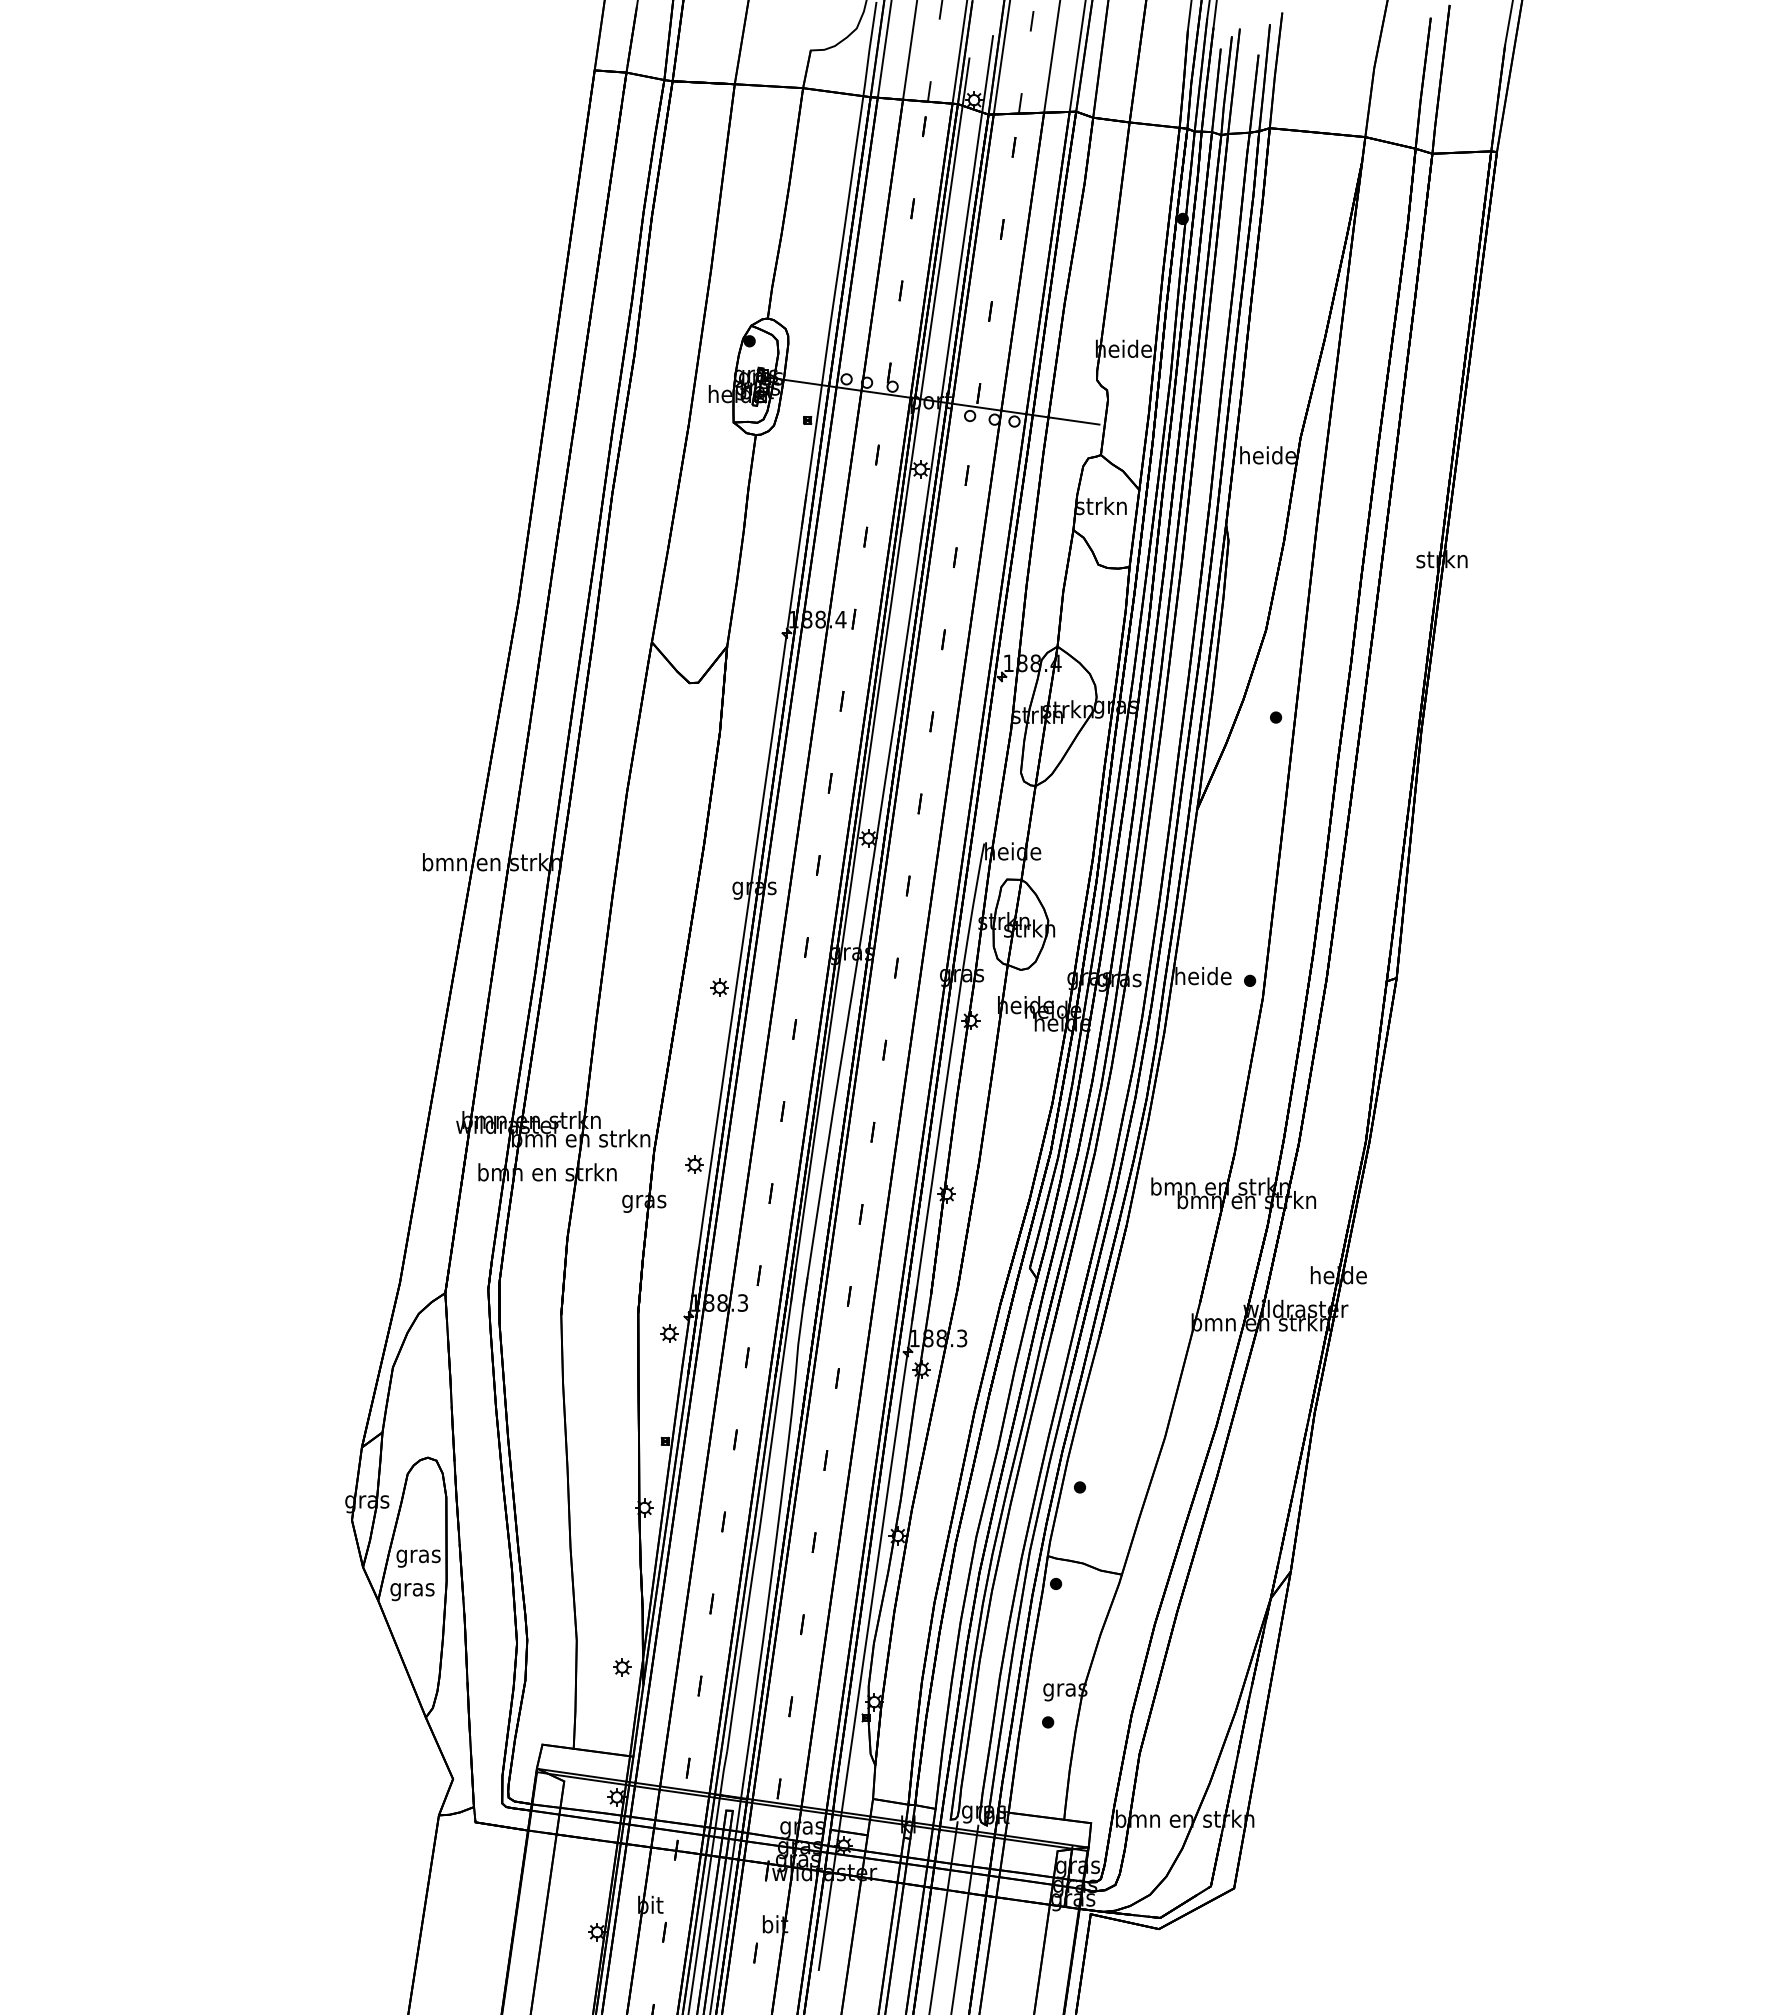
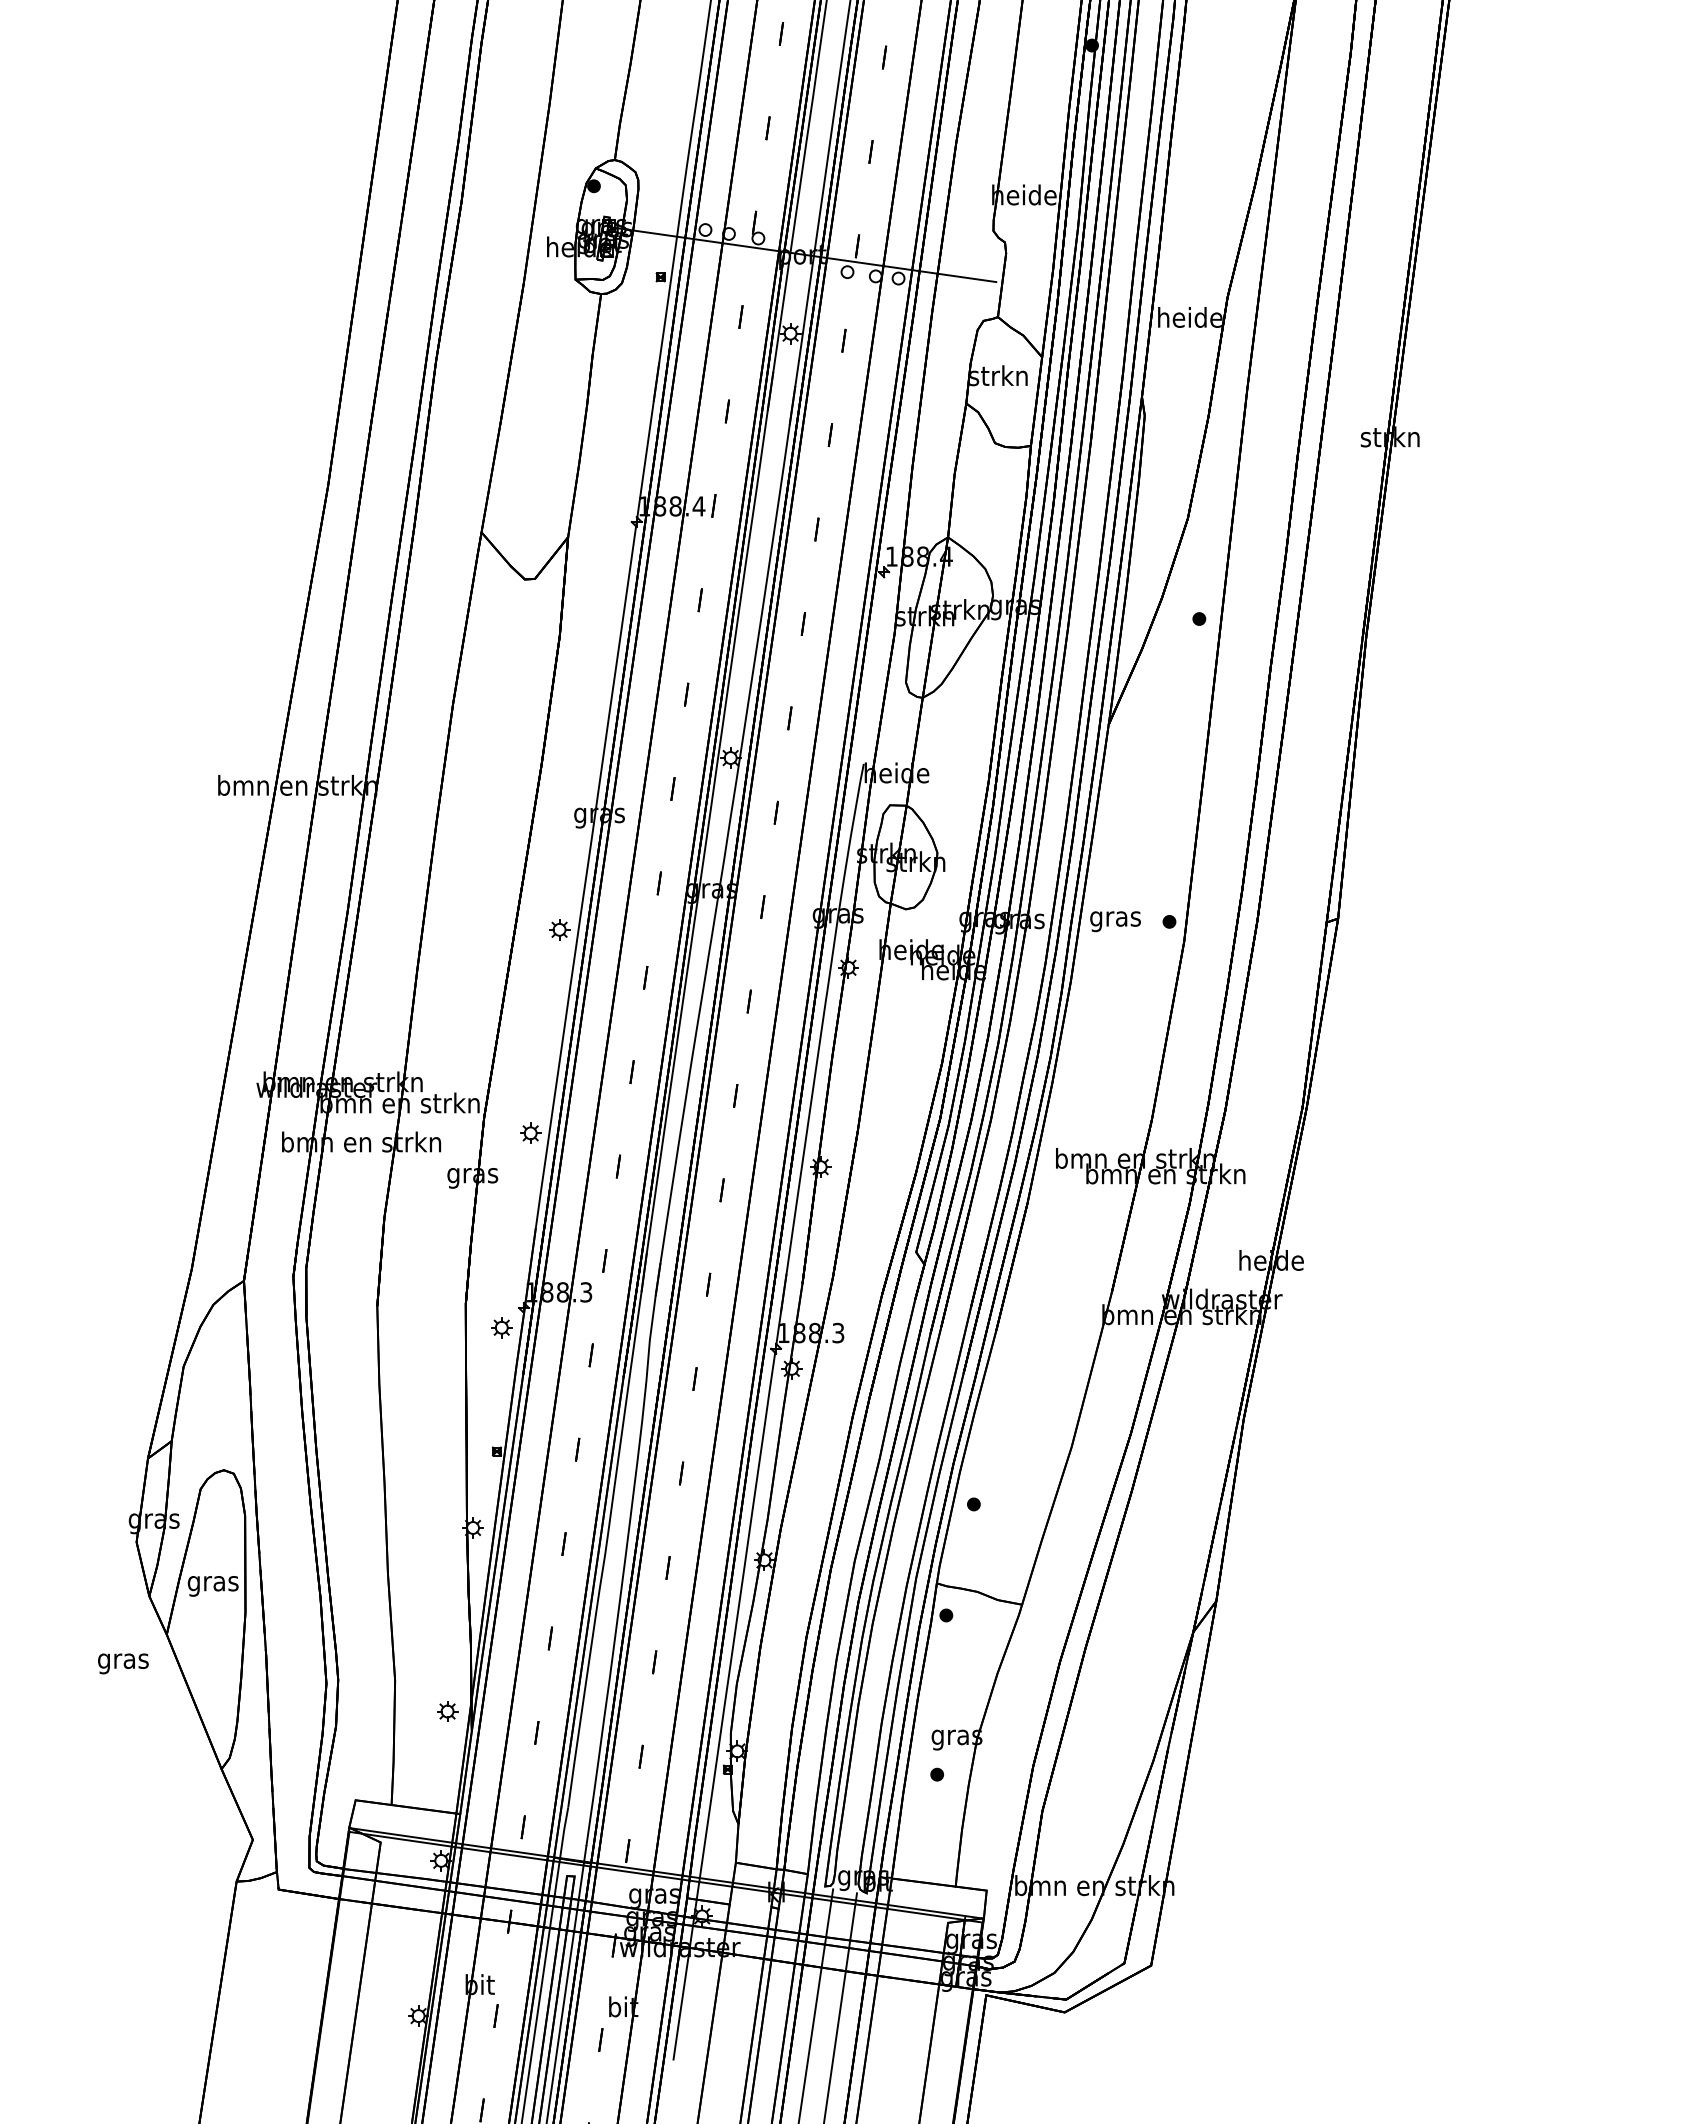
text: (1203, 978) -> (1115, 919), heide -> gras
text: (412, 1592) -> (123, 1664), moved

